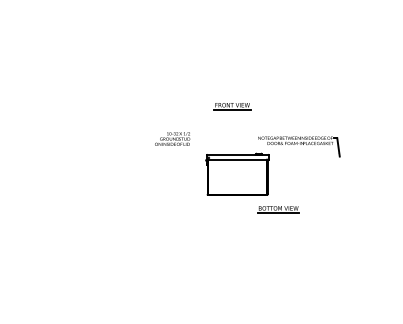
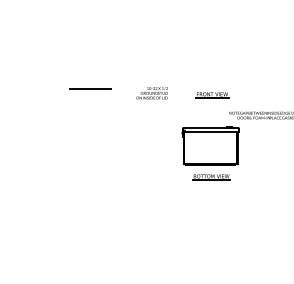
part: (232, 106) -> (212, 95), moved
line: (103, 110) -> (89, 88), added
text: (172, 138) -> (152, 92), moved
part: (278, 209) -> (211, 177), moved

